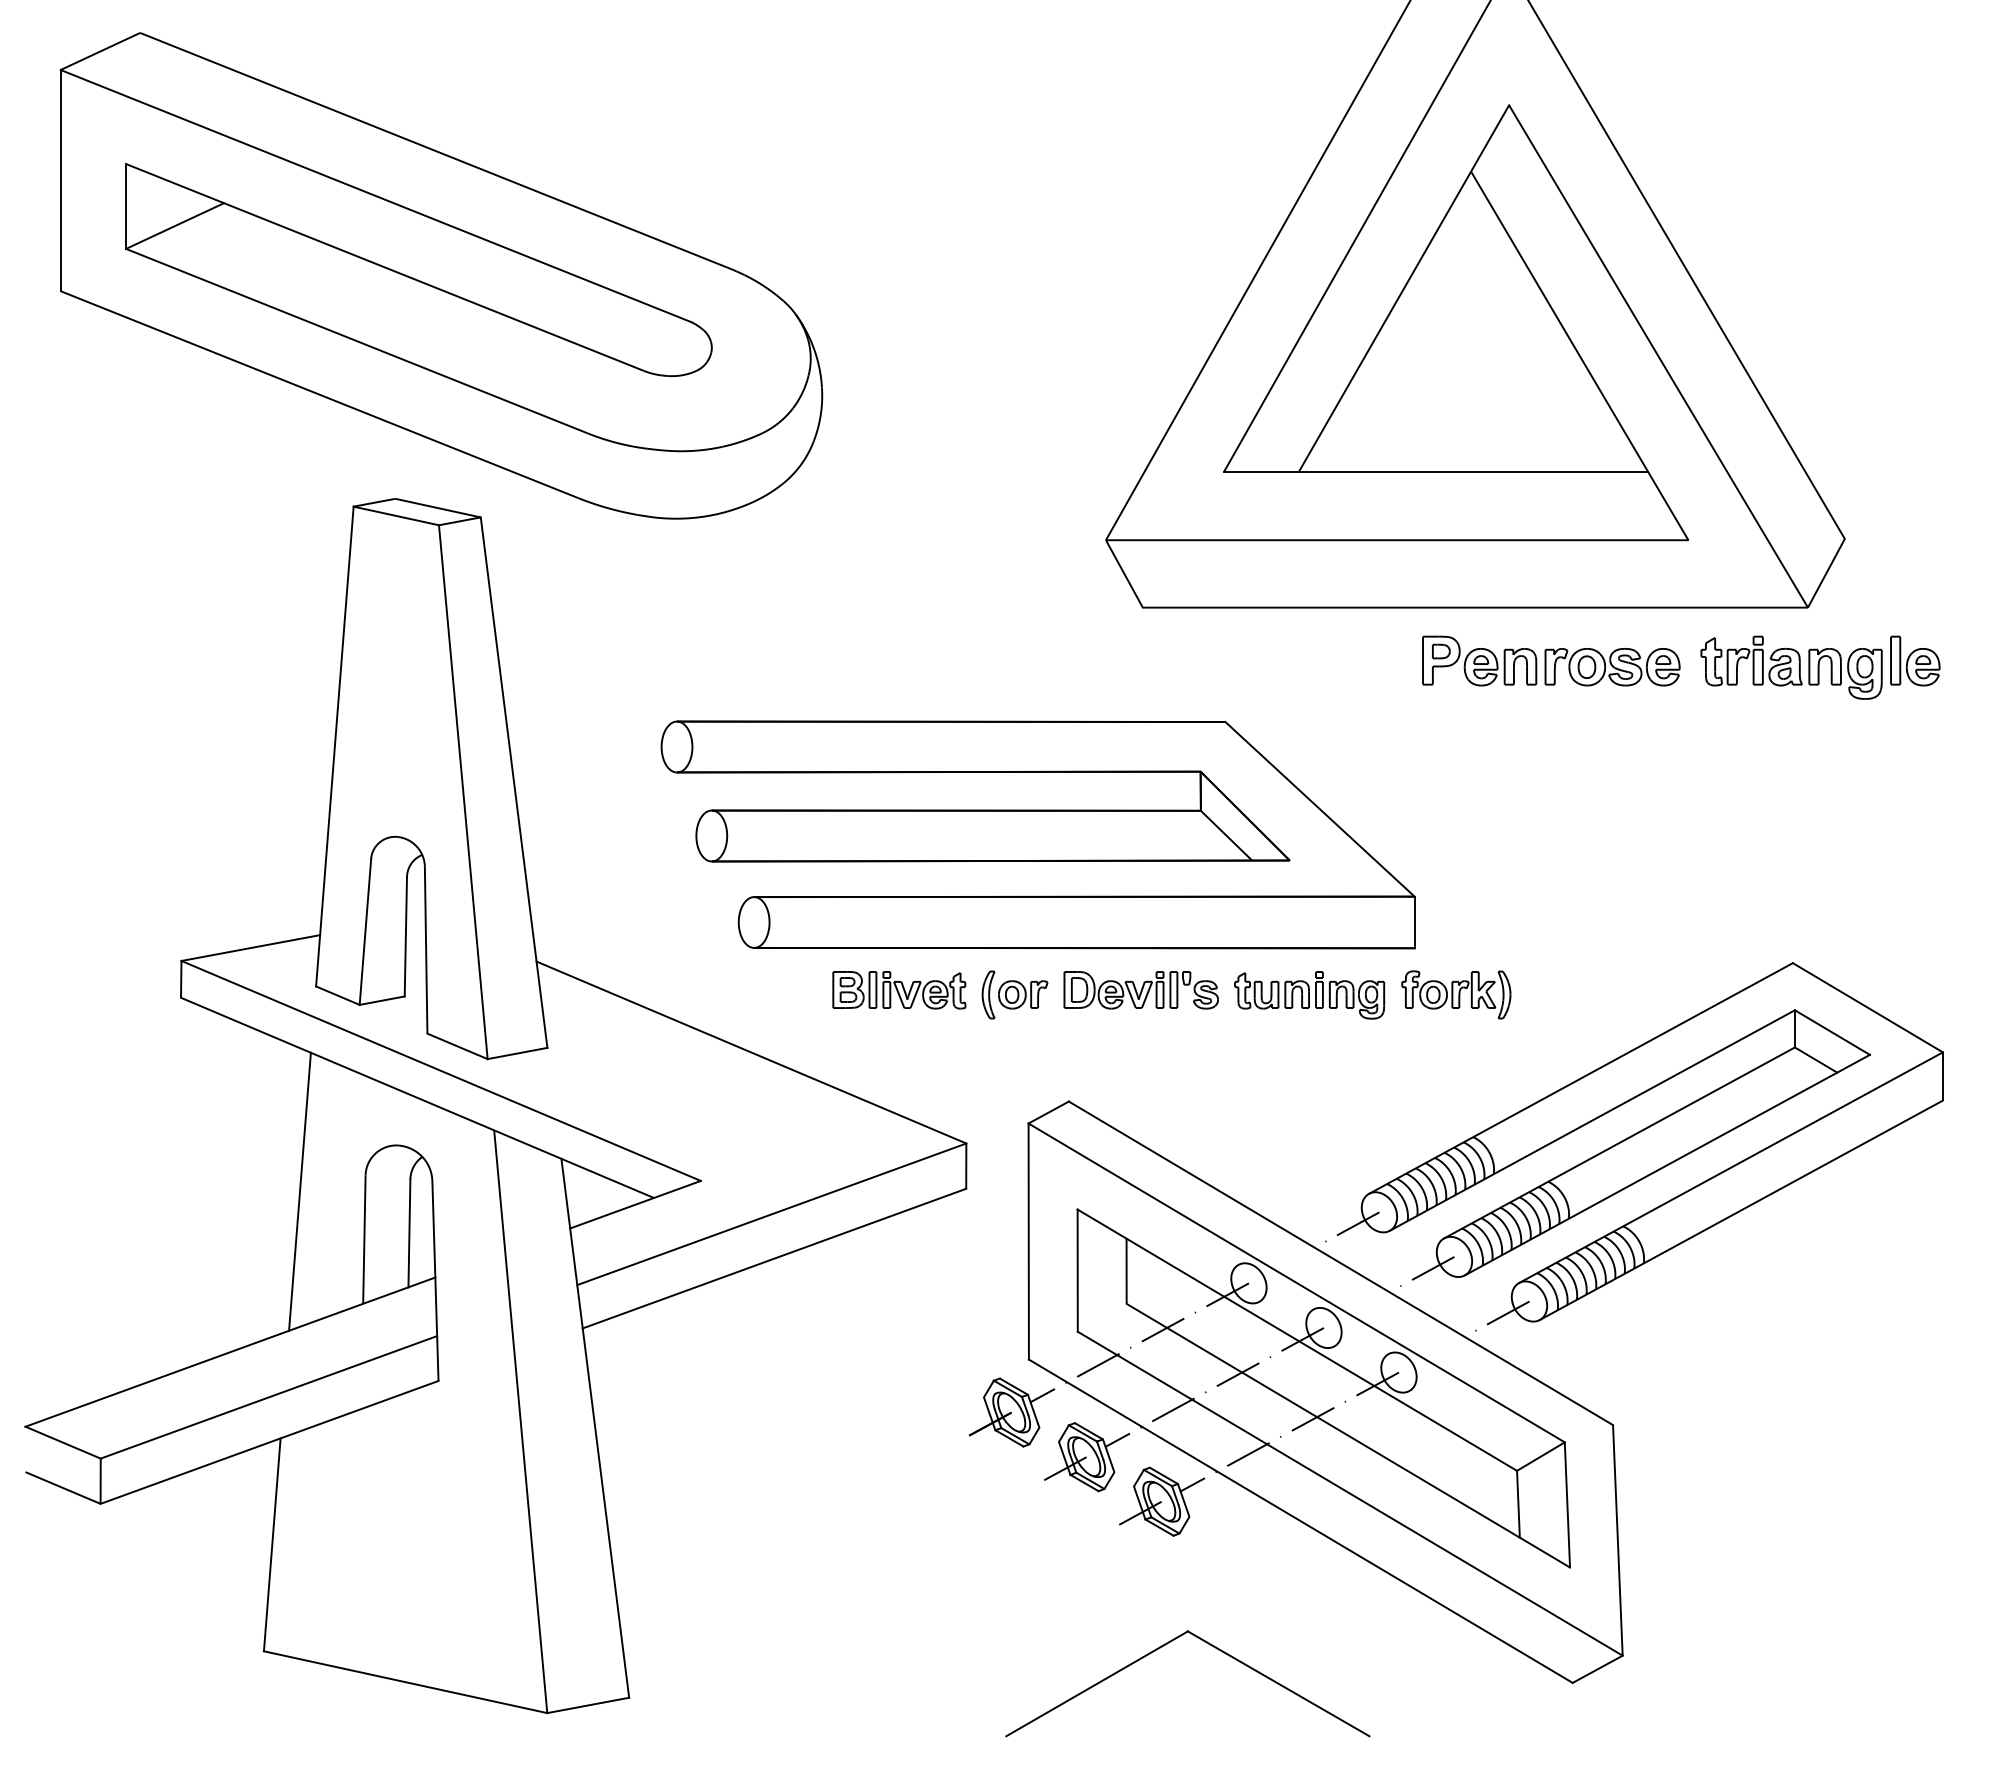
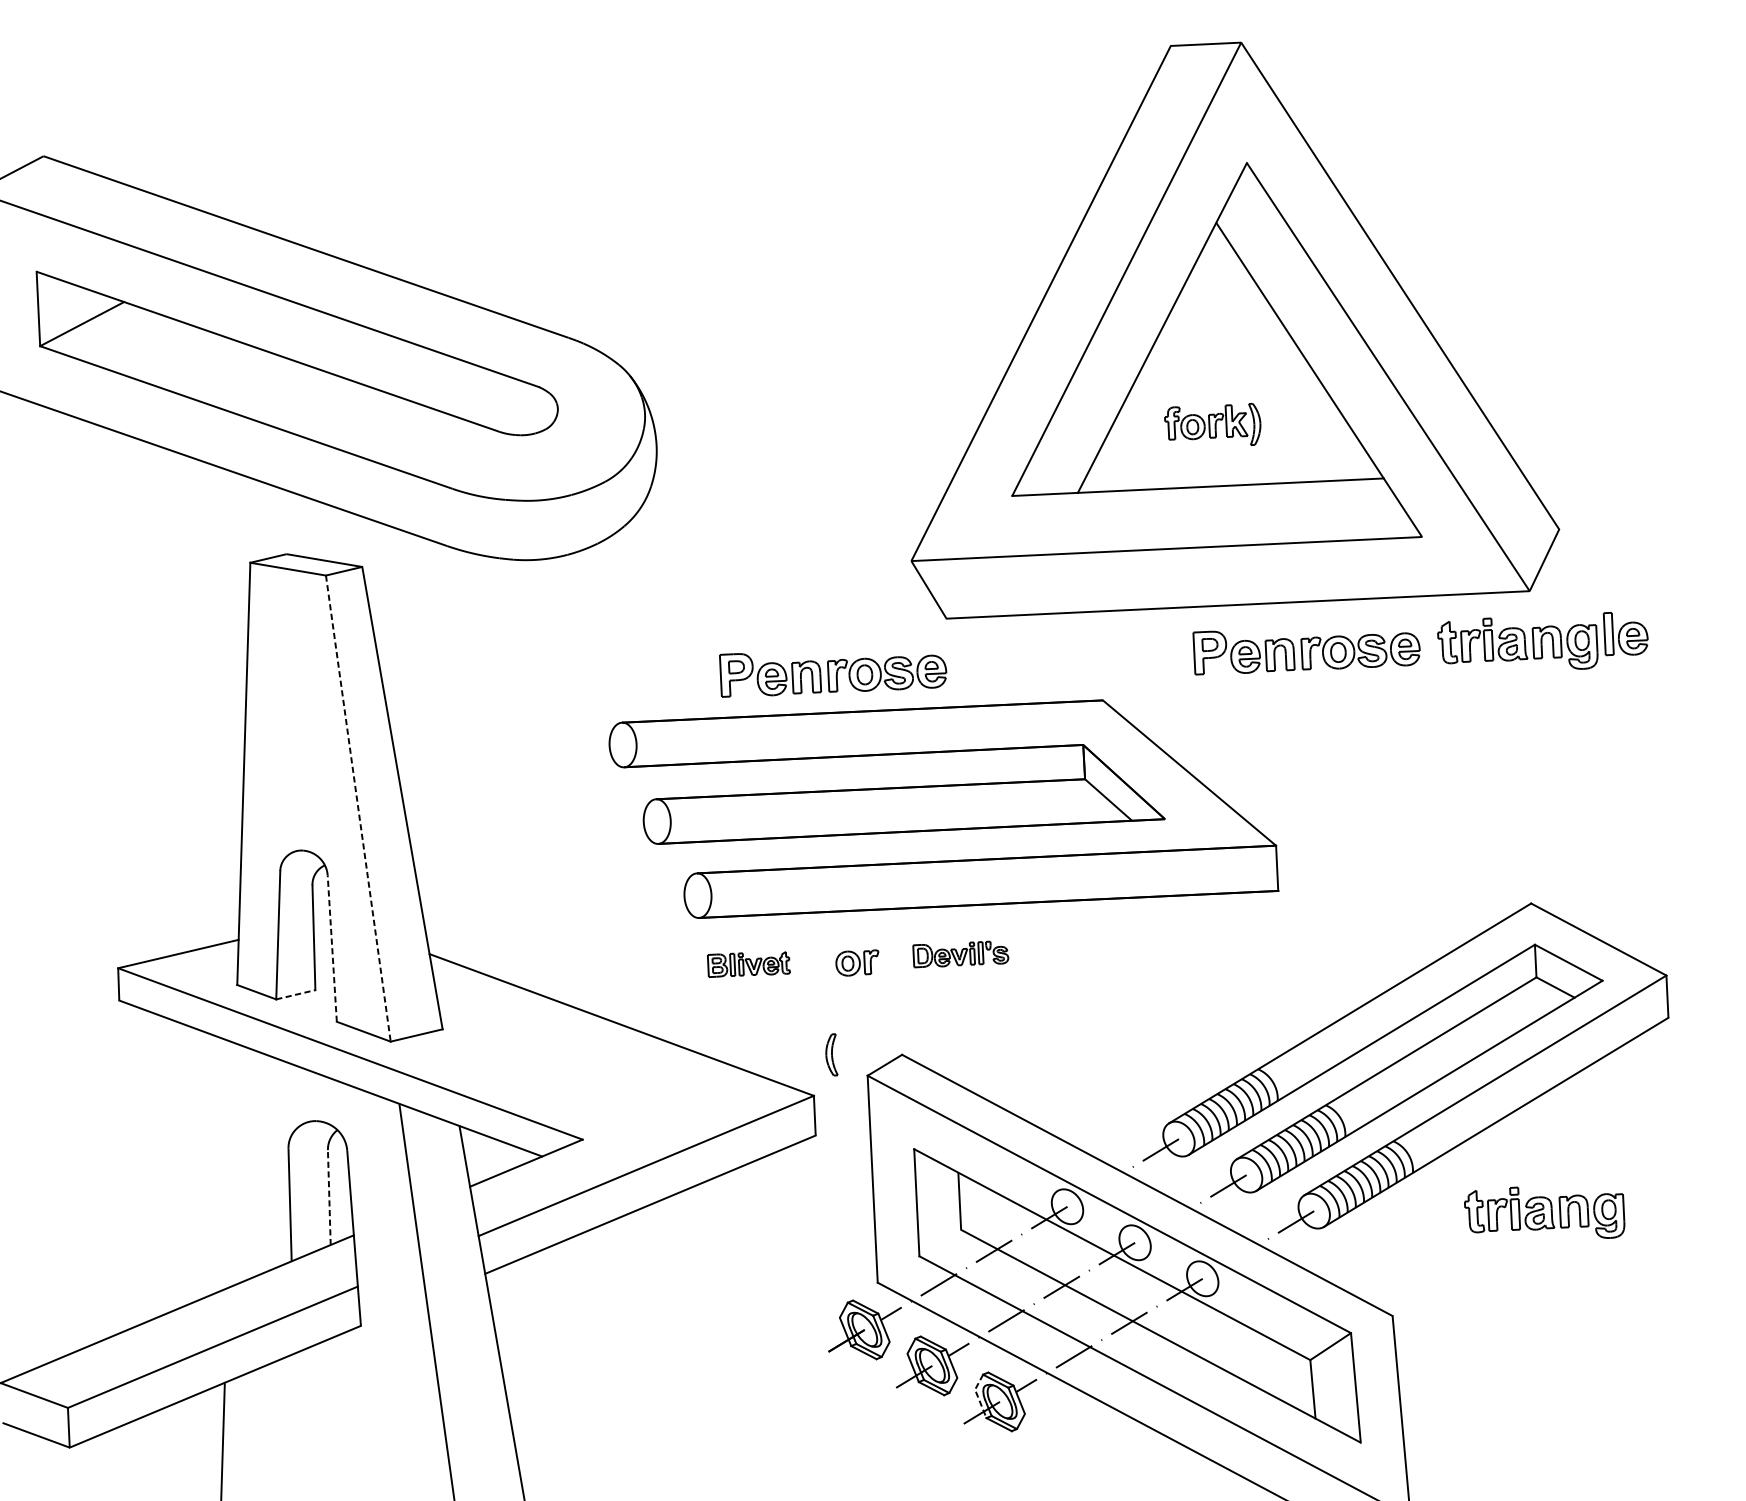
part: (1011, 660) -> (833, 670), added
line: (463, 792) -> (358, 808), solid -> dashed
part: (1037, 834) -> (942, 806), moved
line: (426, 949) -> (332, 948), solid -> dashed
part: (899, 990) -> (748, 964), size x0.7
part: (1140, 990) -> (960, 954), size x0.7
part: (988, 994) -> (831, 1054), moved
part: (1456, 994) -> (1213, 425), moved
part: (1309, 995) -> (1108, 951), removed
line: (382, 1000) -> (296, 994), solid -> dashed
line: (299, 1191) -> (231, 1165), removed
line: (409, 1232) -> (329, 1196), solid -> dashed
part: (1791, 1316) -> (1544, 1213), added
line: (1136, 1493) -> (977, 1395), solid -> dashed

